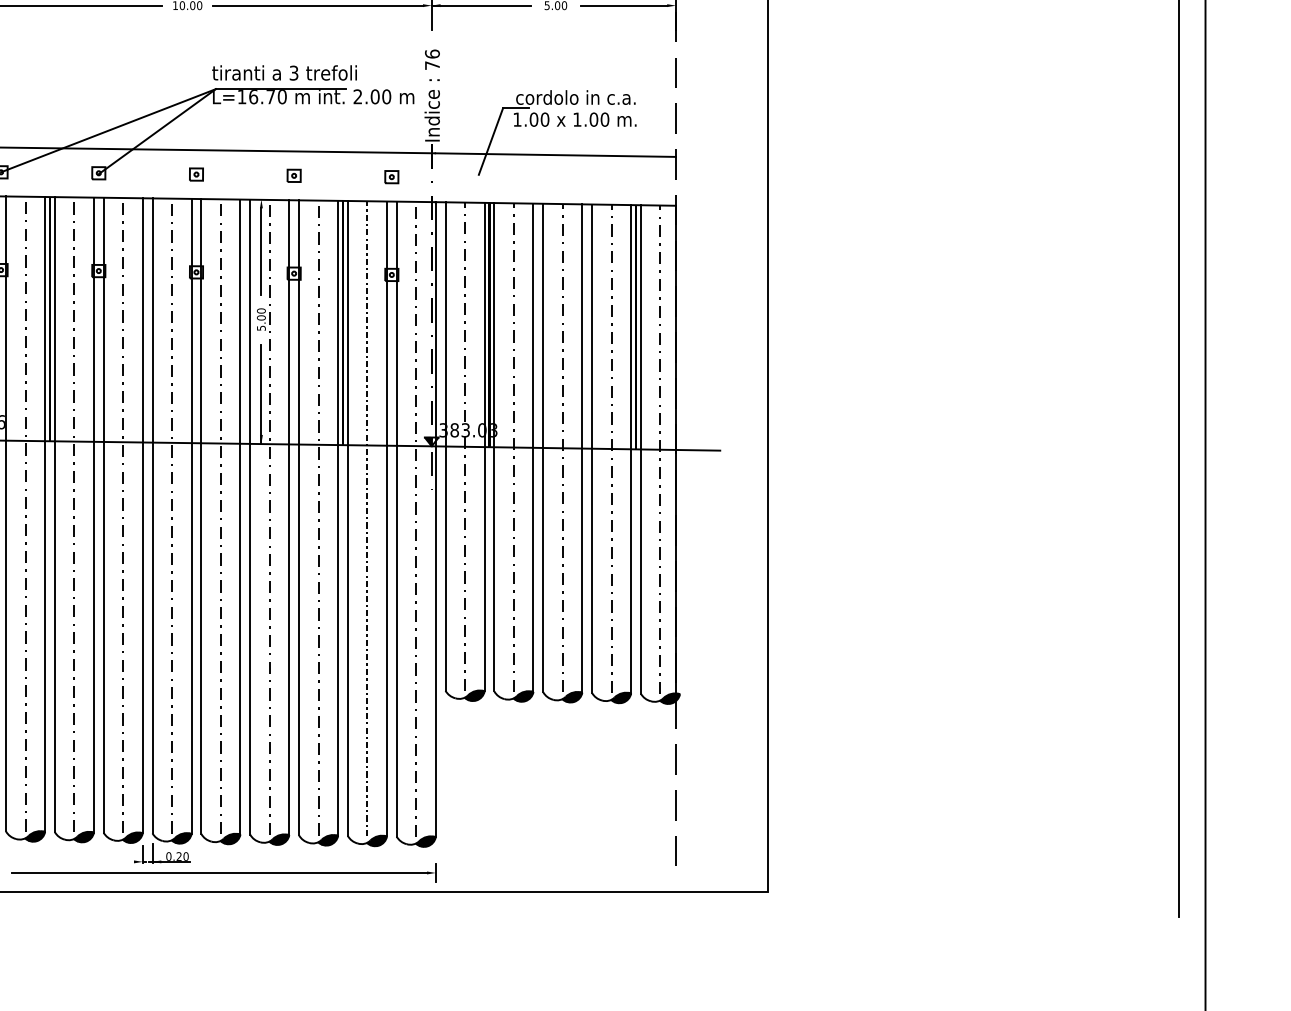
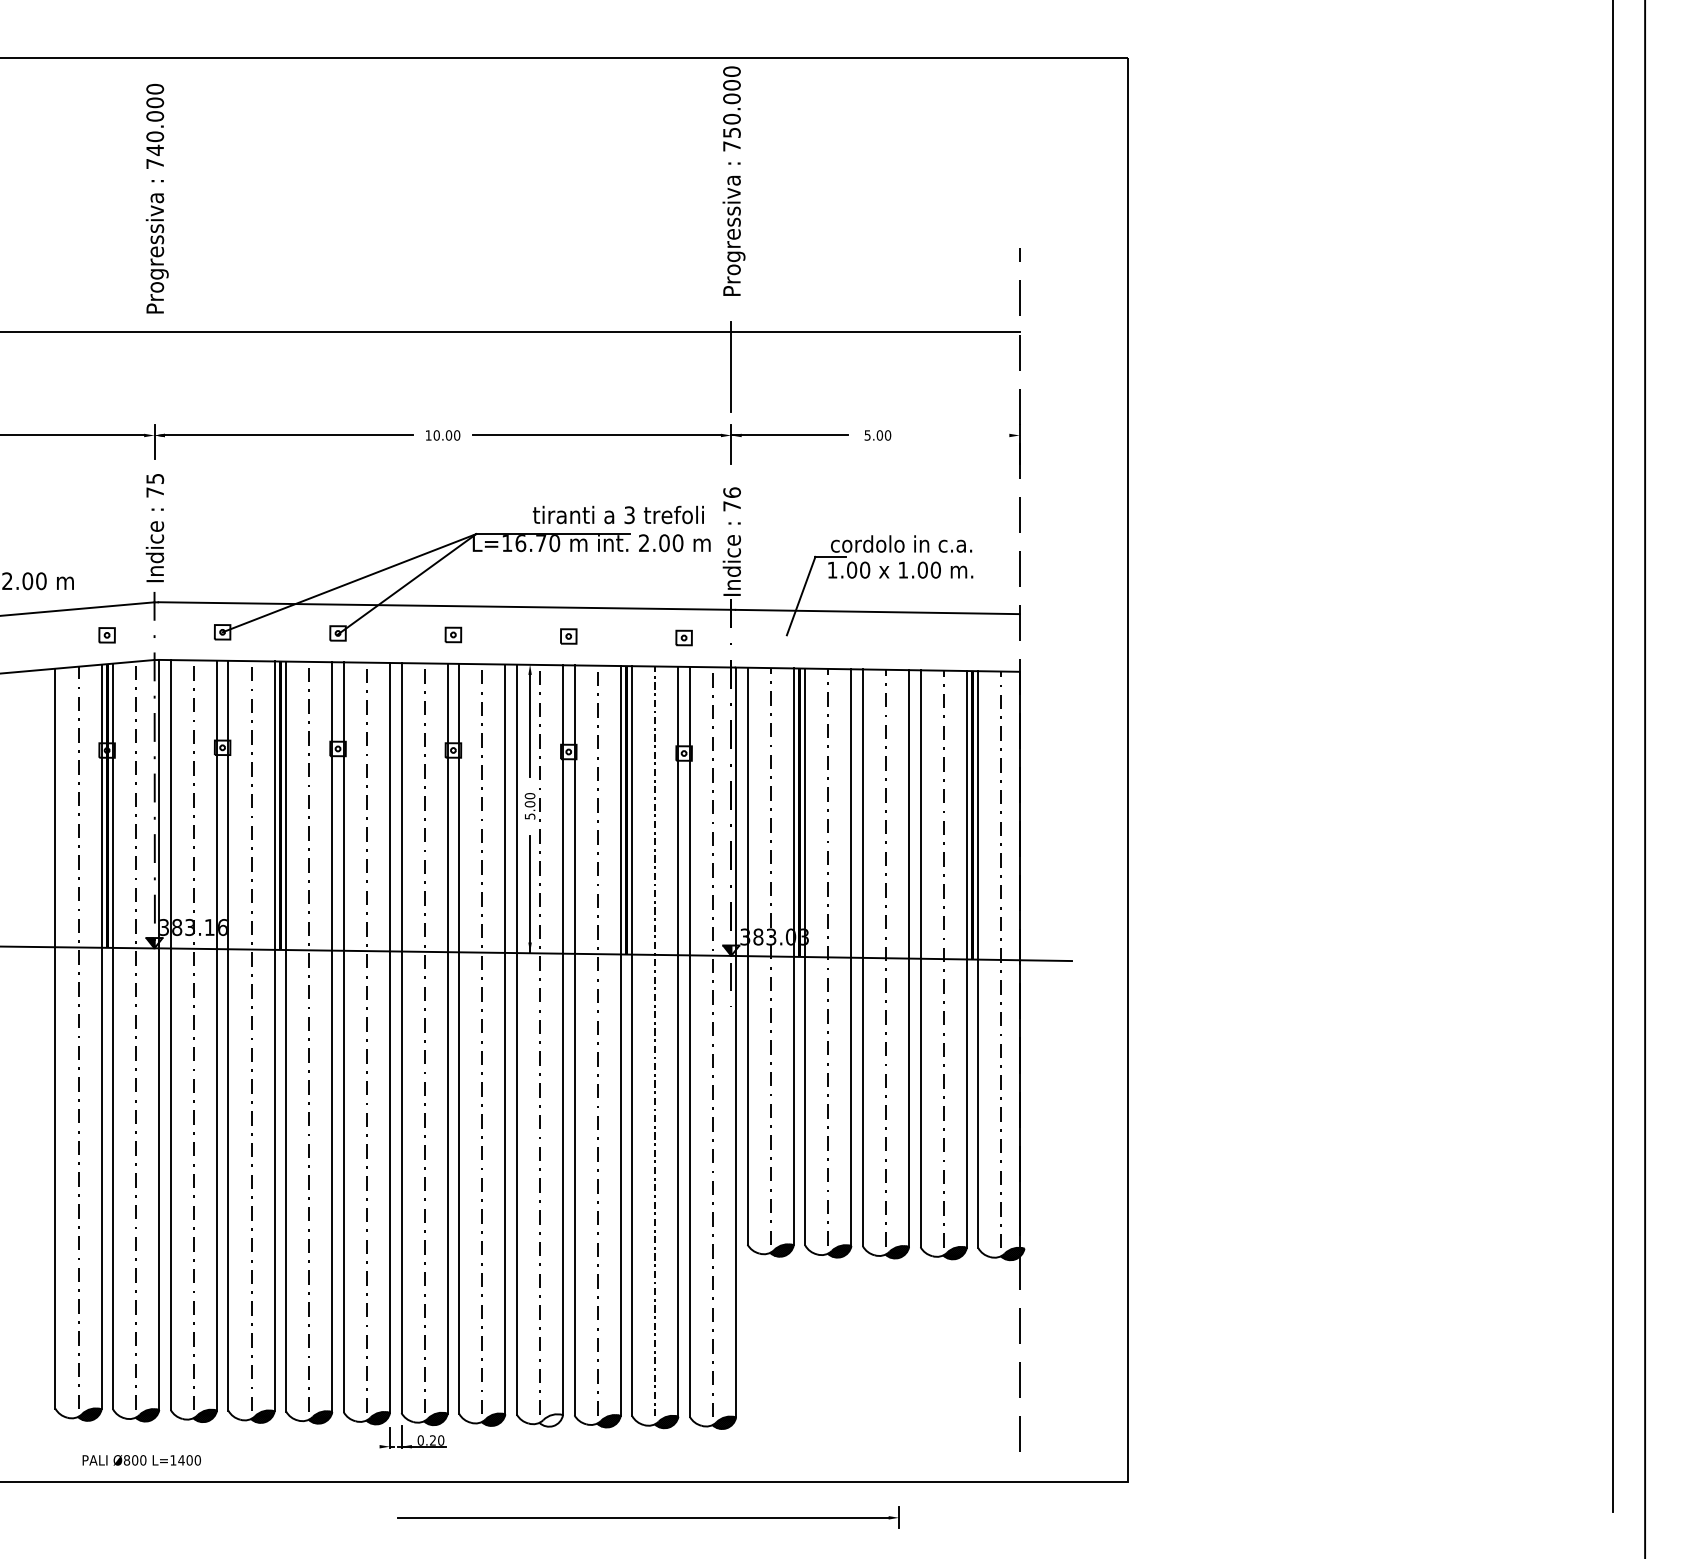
line: (624, 5) -> (958, 435), removed
text: (283, 72) -> (617, 514), moved
hatch: (279, 839) -> (551, 1420), removed
part: (223, 872) -> (648, 1517), moved

